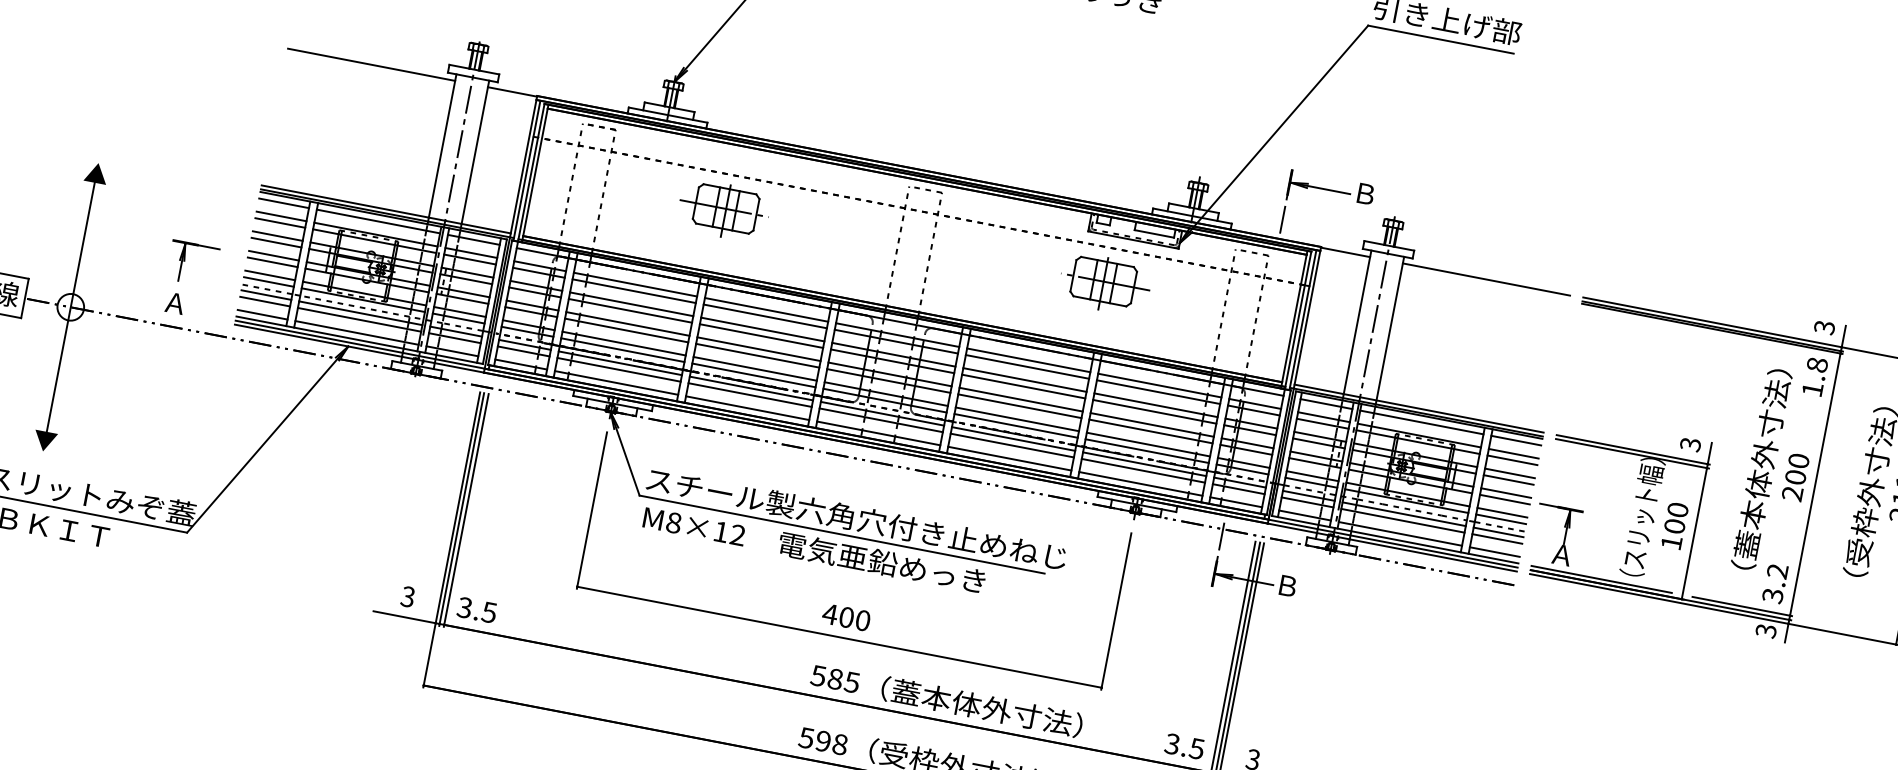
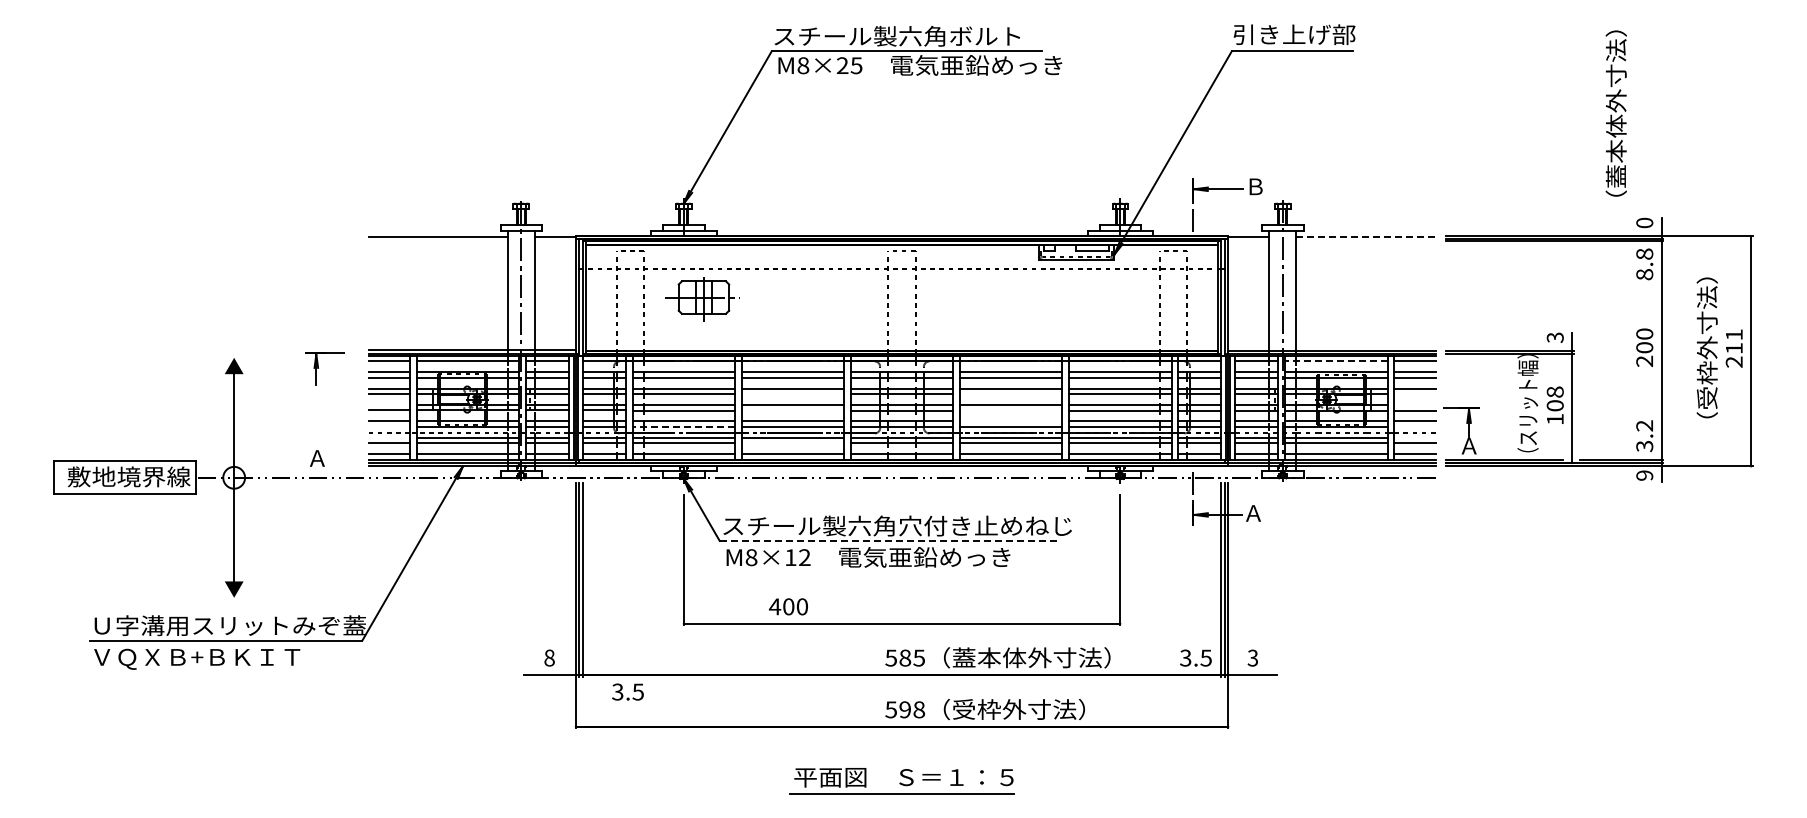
part: (724, 210) -> (702, 299), moved
line: (274, 256) -> (389, 405), removed
part: (191, 262) -> (324, 368), moved
line: (1485, 279) -> (1365, 236), solid -> dashed
line: (269, 281) -> (389, 426), removed
part: (1108, 284) -> (1063, 299), removed
line: (266, 294) -> (389, 437), removed
text: (1824, 326) -> (1644, 222), 3 -> 0
line: (760, 336) -> (792, 394), removed
line: (622, 349) -> (683, 426), solid -> dashed
line: (757, 355) -> (792, 410), removed
line: (1022, 386) -> (1010, 394), removed
text: (1812, 389) -> (1644, 274), 1.8 -> 8.8
line: (749, 395) -> (792, 443), removed
line: (1019, 406) -> (1010, 410), removed
line: (1016, 419) -> (1010, 421), removed
line: (1420, 422) -> (1335, 361), solid -> dashed
text: (1760, 469) -> (1615, 113), moved
line: (1508, 480) -> (1414, 394), removed
line: (1505, 493) -> (1414, 405), removed
text: (1678, 509) -> (1555, 391), 100 -> 108
line: (1500, 518) -> (1414, 426), removed
line: (1498, 531) -> (1414, 437), removed
line: (842, 534) -> (888, 540), solid -> dashed
text: (1287, 586) -> (1253, 513), Ｂ -> Ａ
text: (408, 596) -> (549, 657), 3 -> 8
text: (476, 609) -> (627, 691), moved
text: (846, 617) -> (788, 606), moved
text: (1765, 630) -> (1644, 475), 3 -> 9

